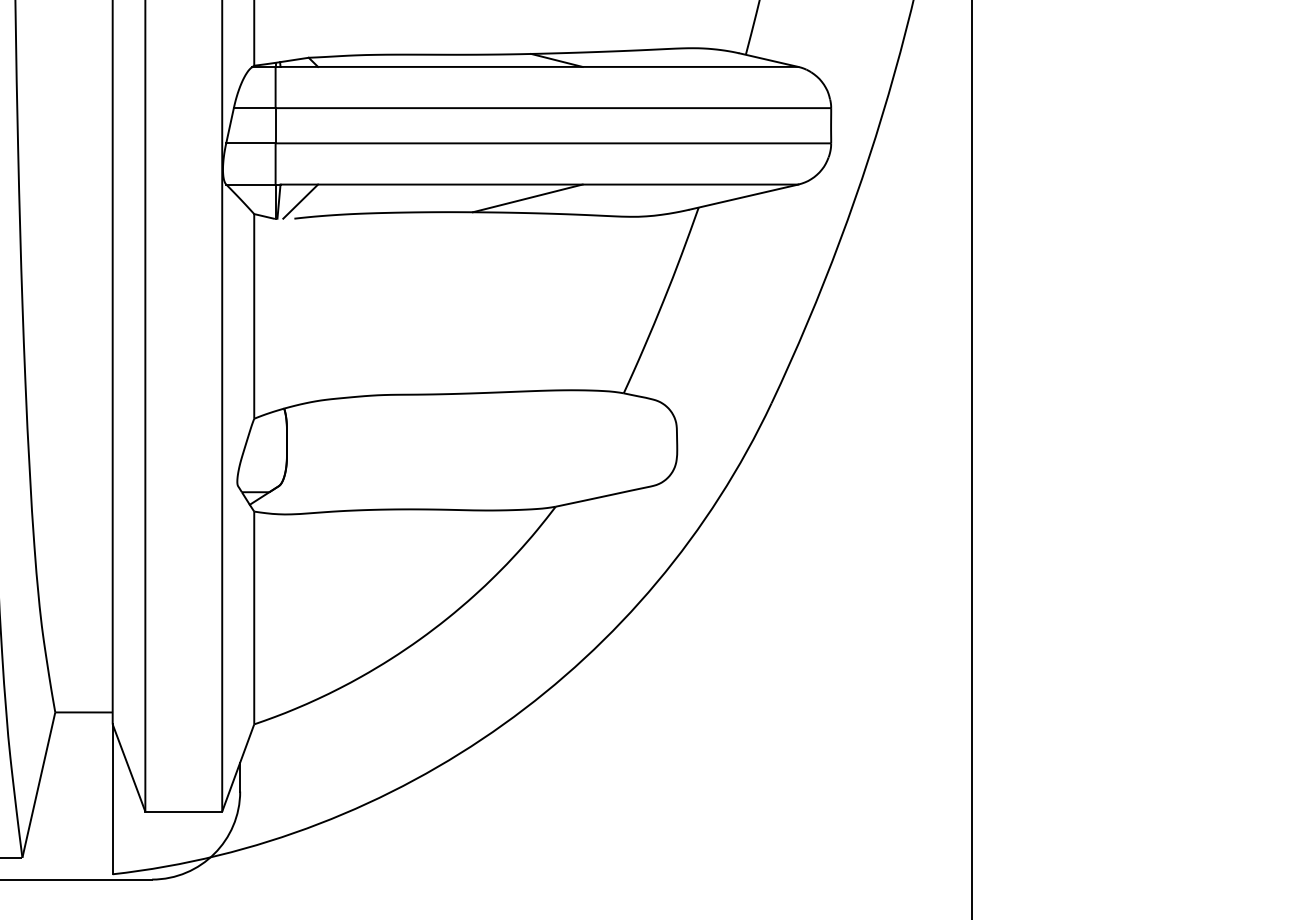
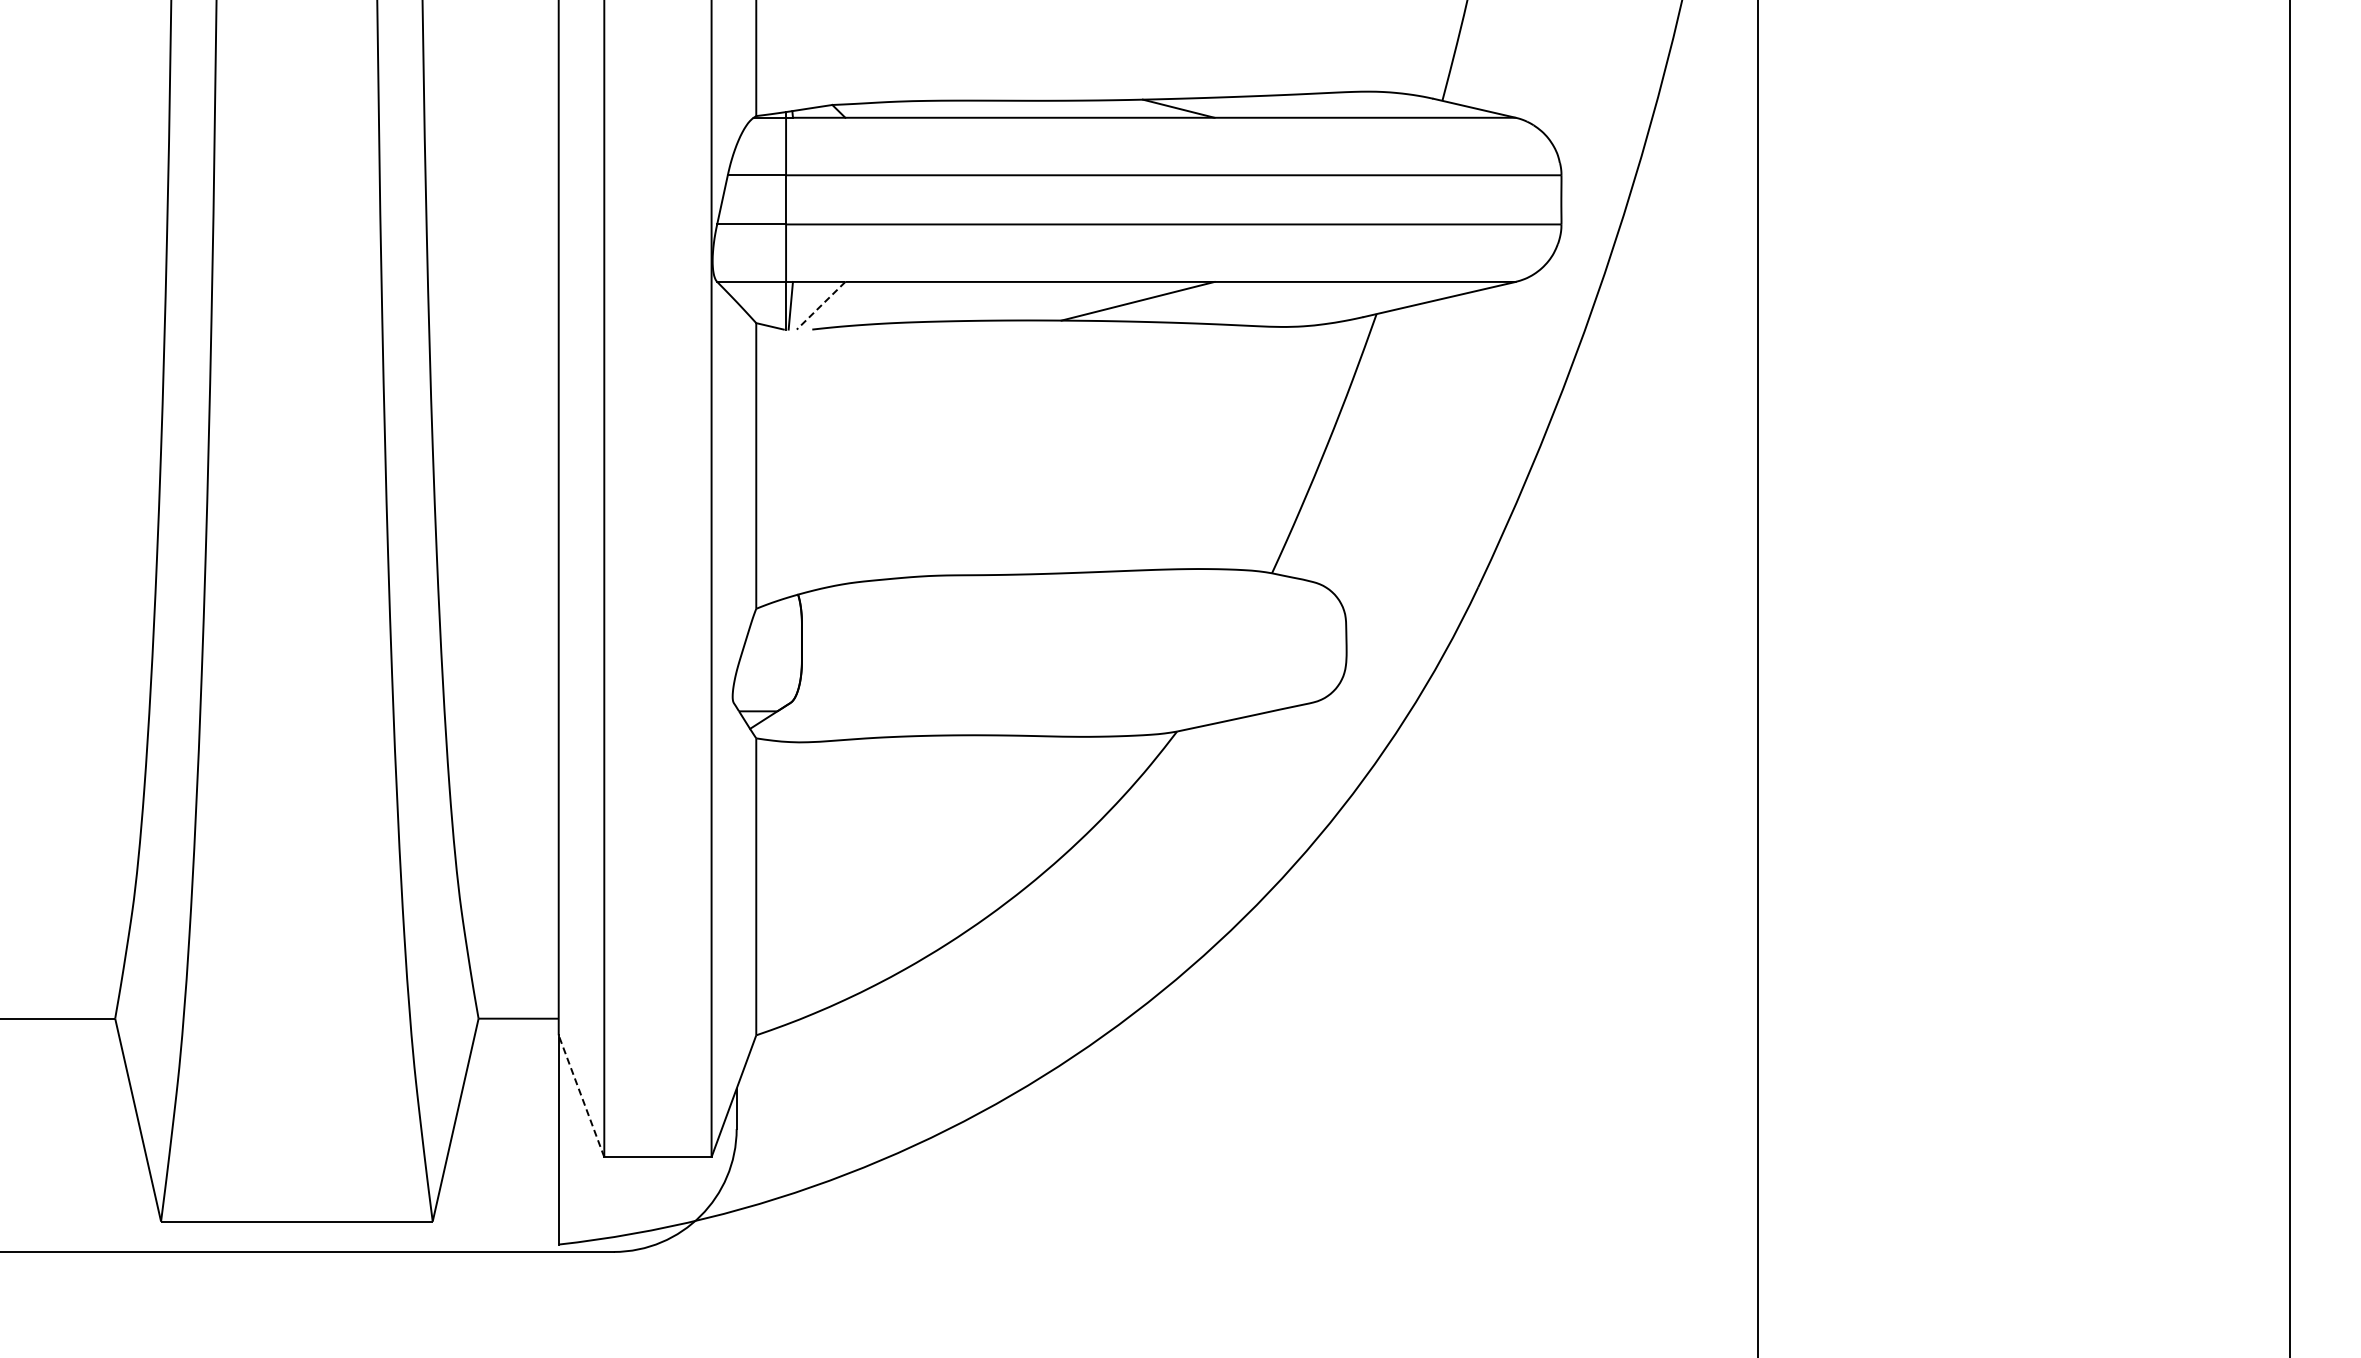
line: (300, 202) -> (820, 306), solid -> dashed
line: (129, 768) -> (581, 1096), solid -> dashed

